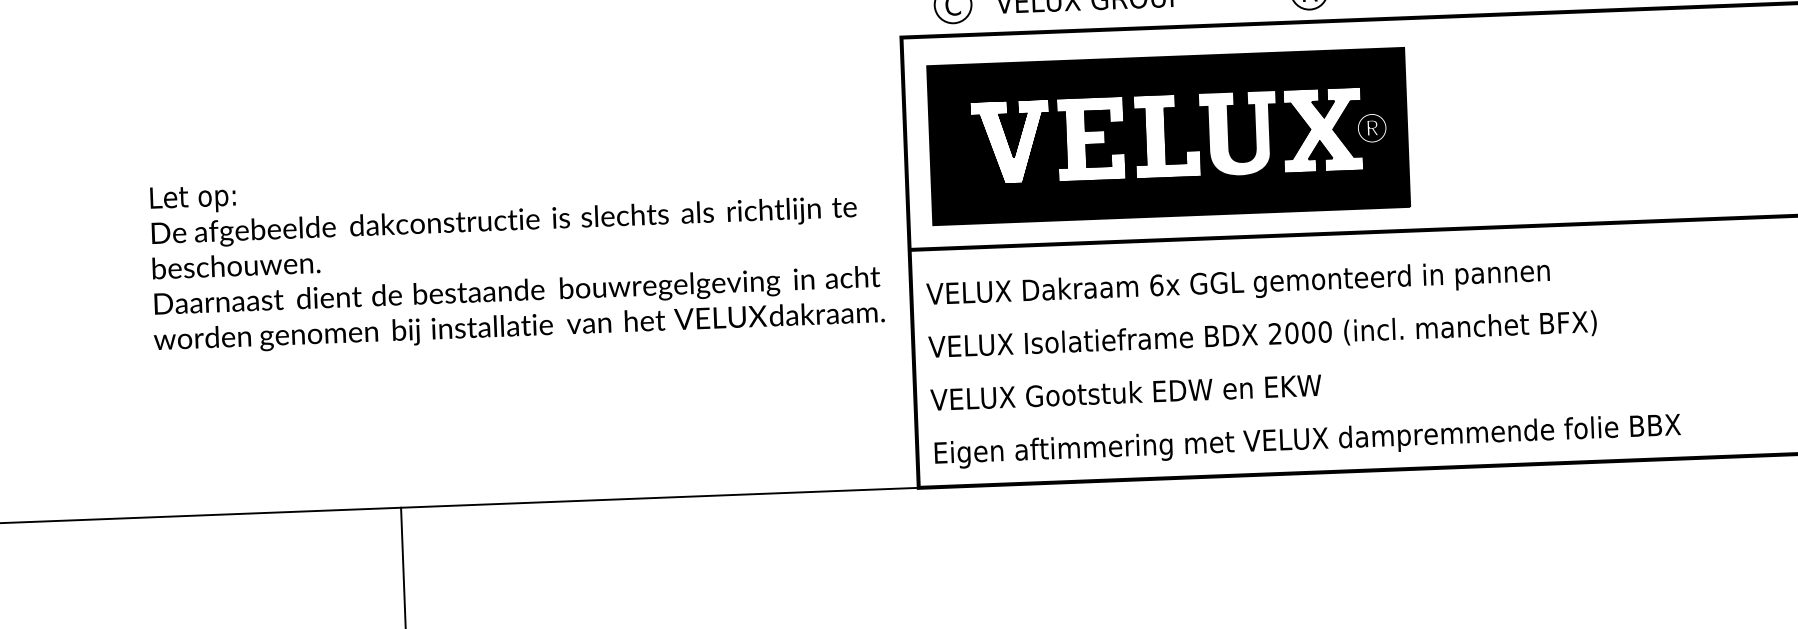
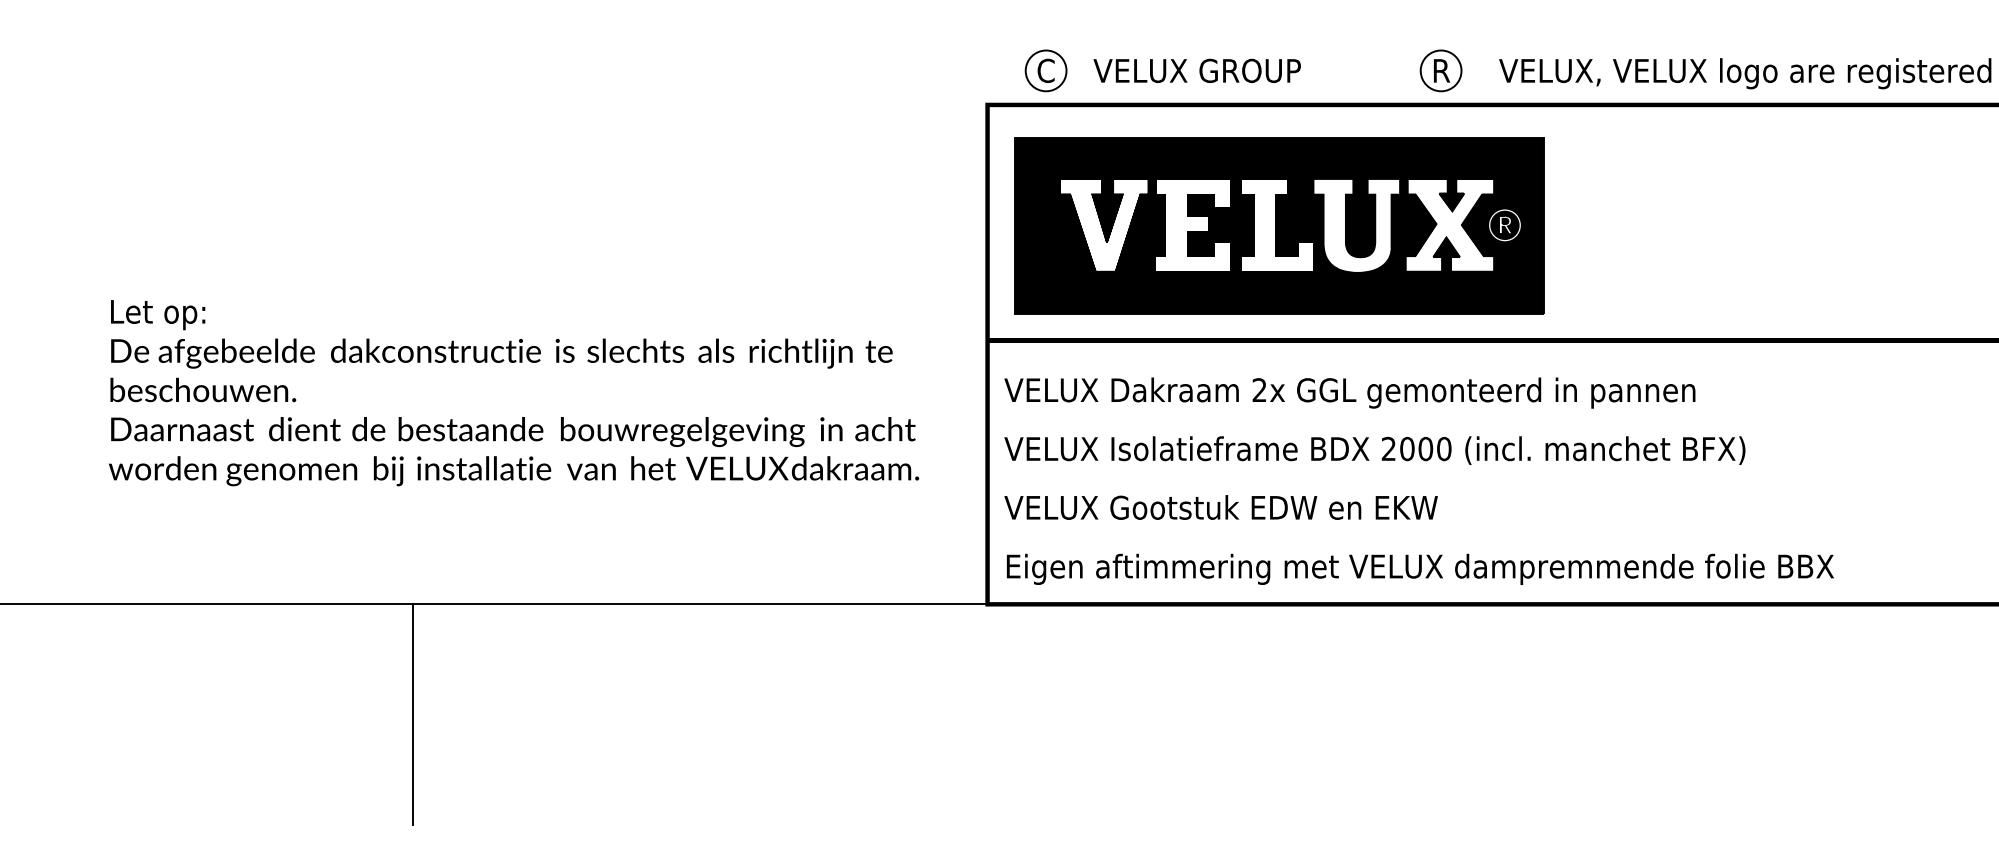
text: (517, 257) -> (514, 393), moved
text: (1156, 285) -> (1259, 390), 6x -> 2x

